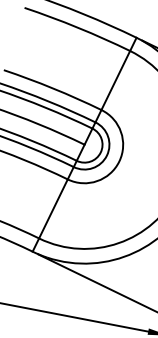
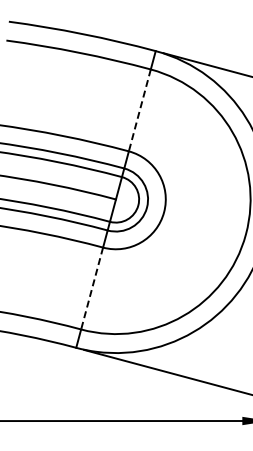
line: (115, 80) -> (139, 110), solid -> dashed
line: (53, 209) -> (92, 289), solid -> dashed

